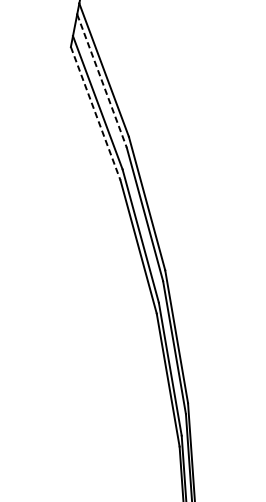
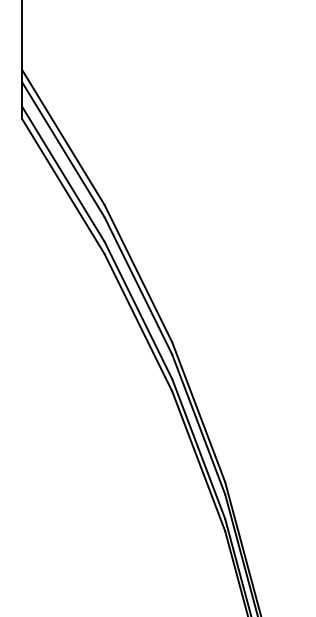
line: (102, 80) -> (63, 149), dashed -> solid
line: (95, 113) -> (63, 186), dashed -> solid

